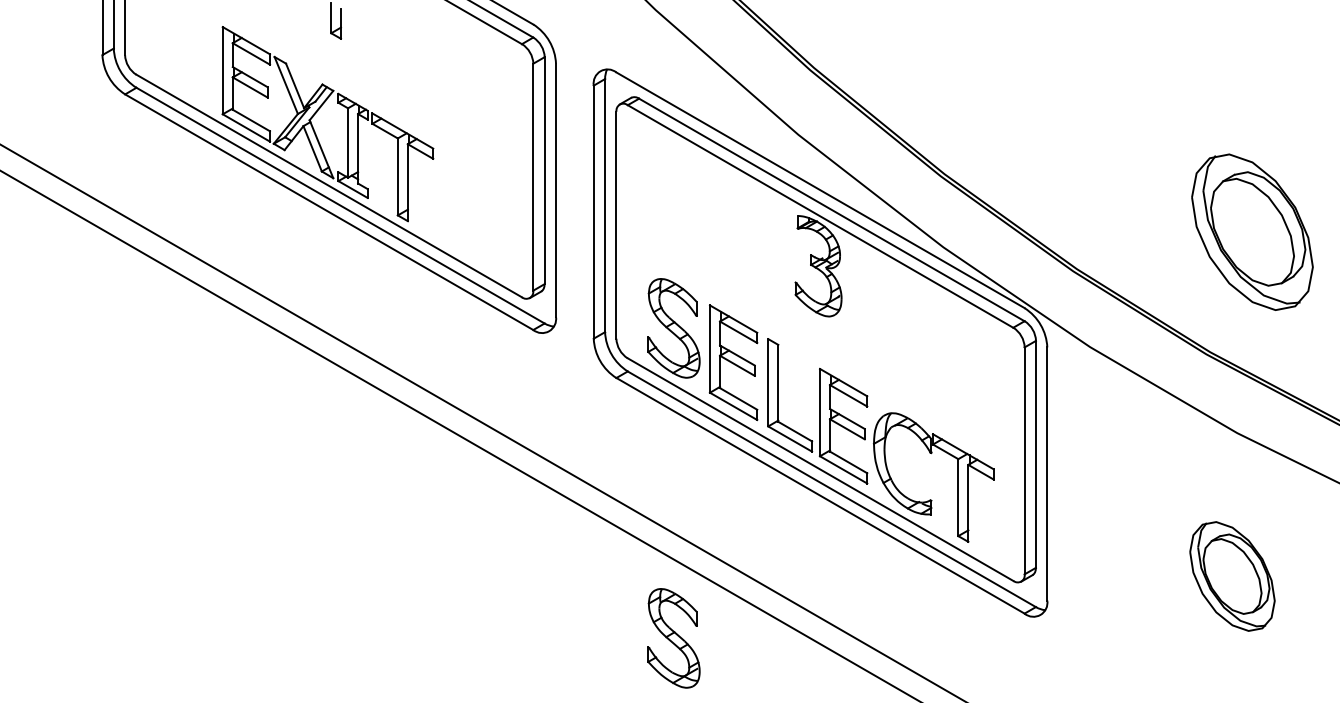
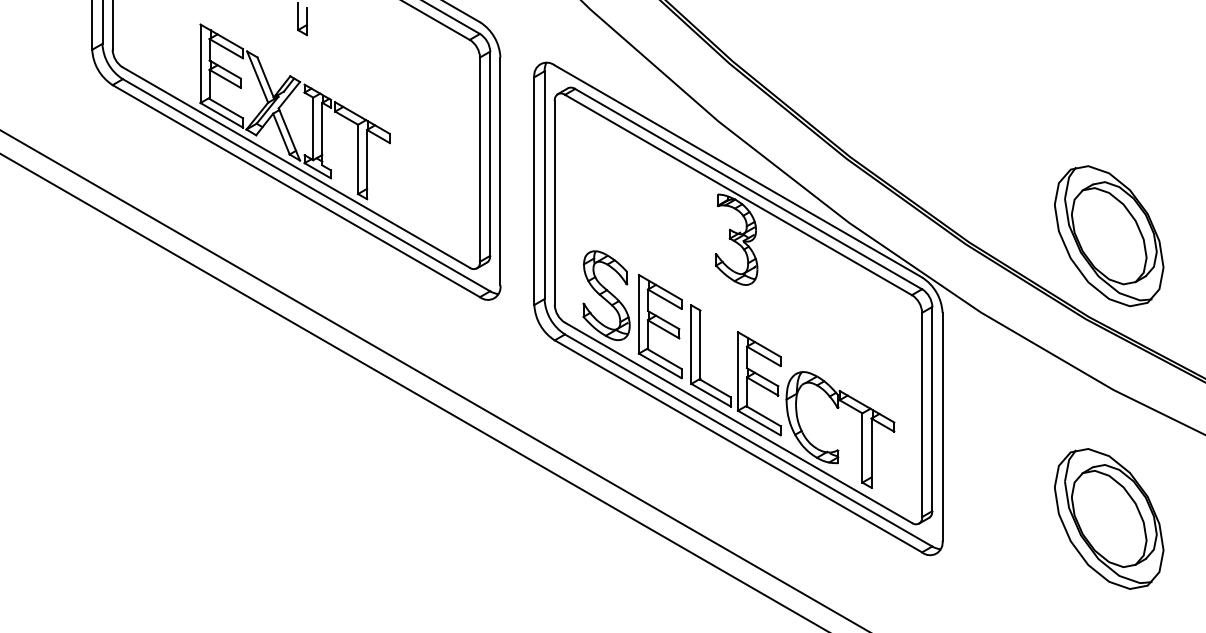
part: (1252, 231) -> (1109, 235), moved
part: (1232, 576) -> (1109, 518), size x1.43
part: (673, 638) -> (606, 574), removed

